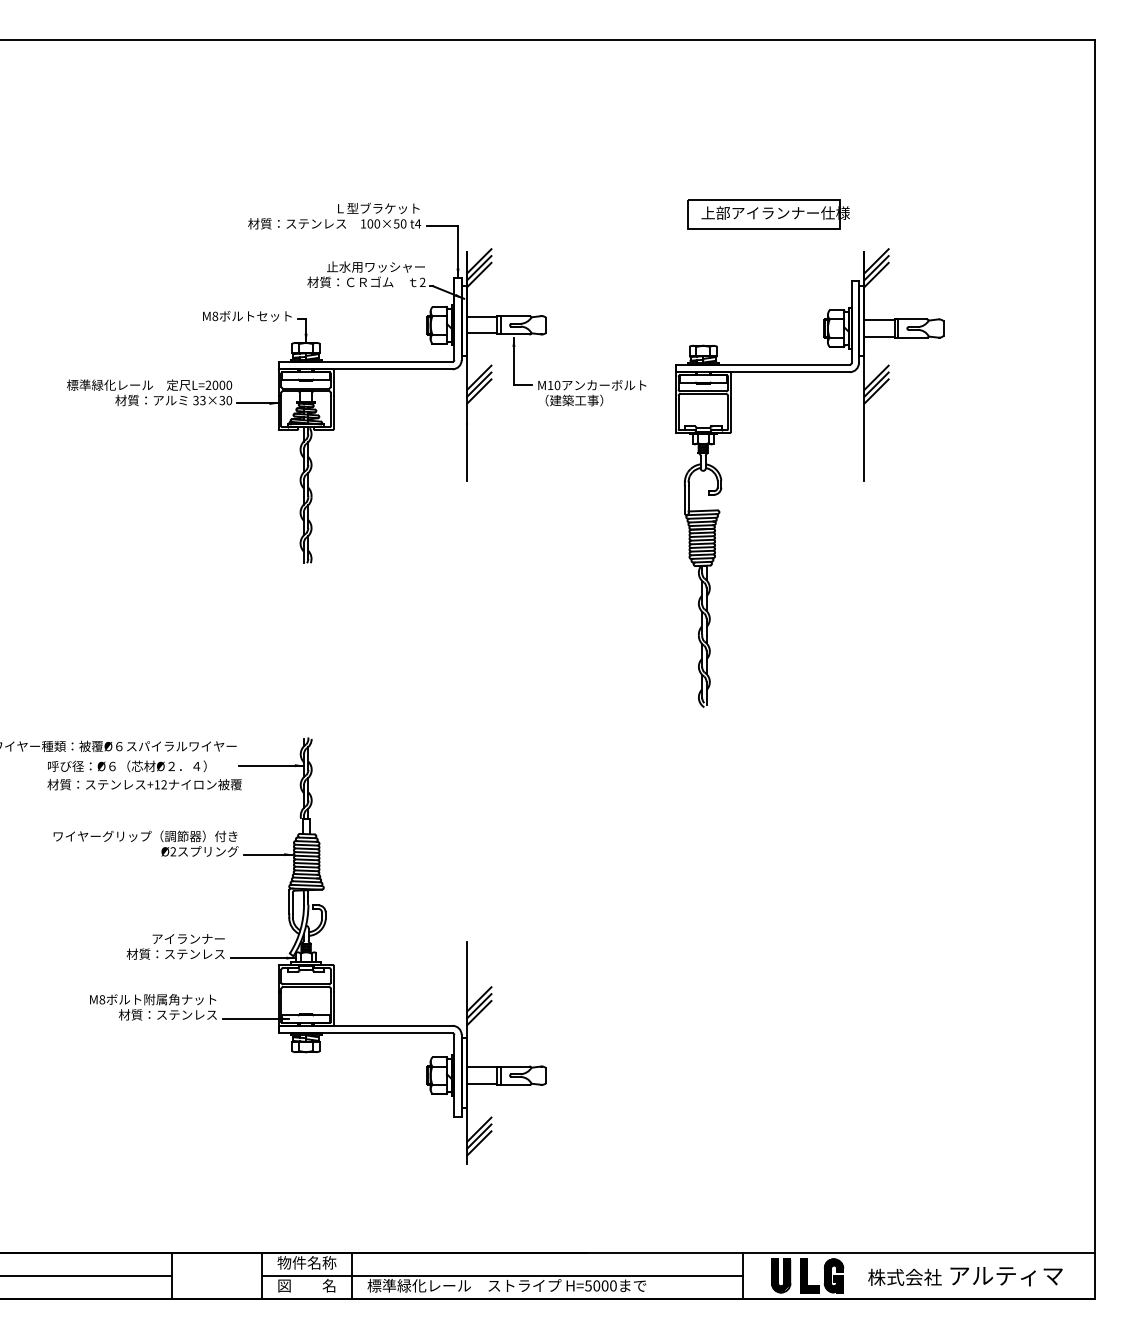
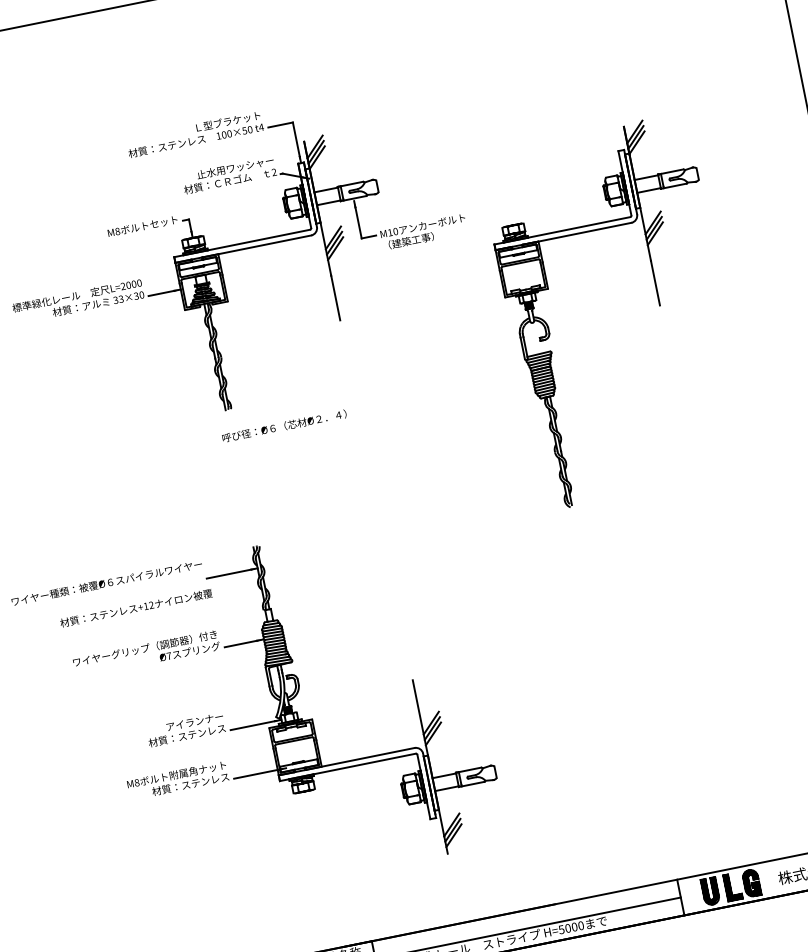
part: (768, 214) -> (533, 64), removed
part: (863, 477) -> (658, 302), moved
text: (127, 765) -> (284, 425), moved
text: (173, 851) -> (169, 655), Ø2 -> Ø7

